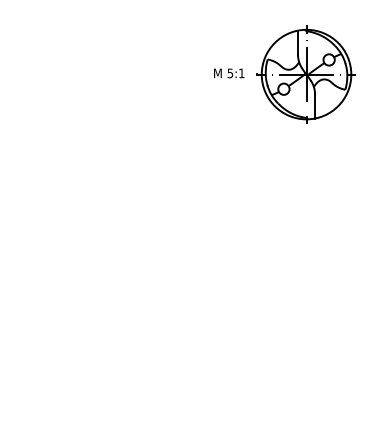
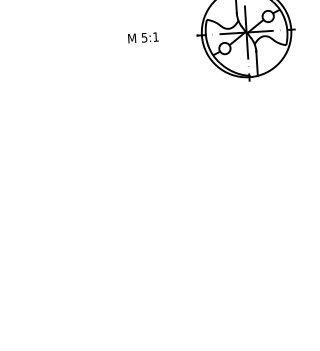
text: (229, 73) -> (143, 37), moved

